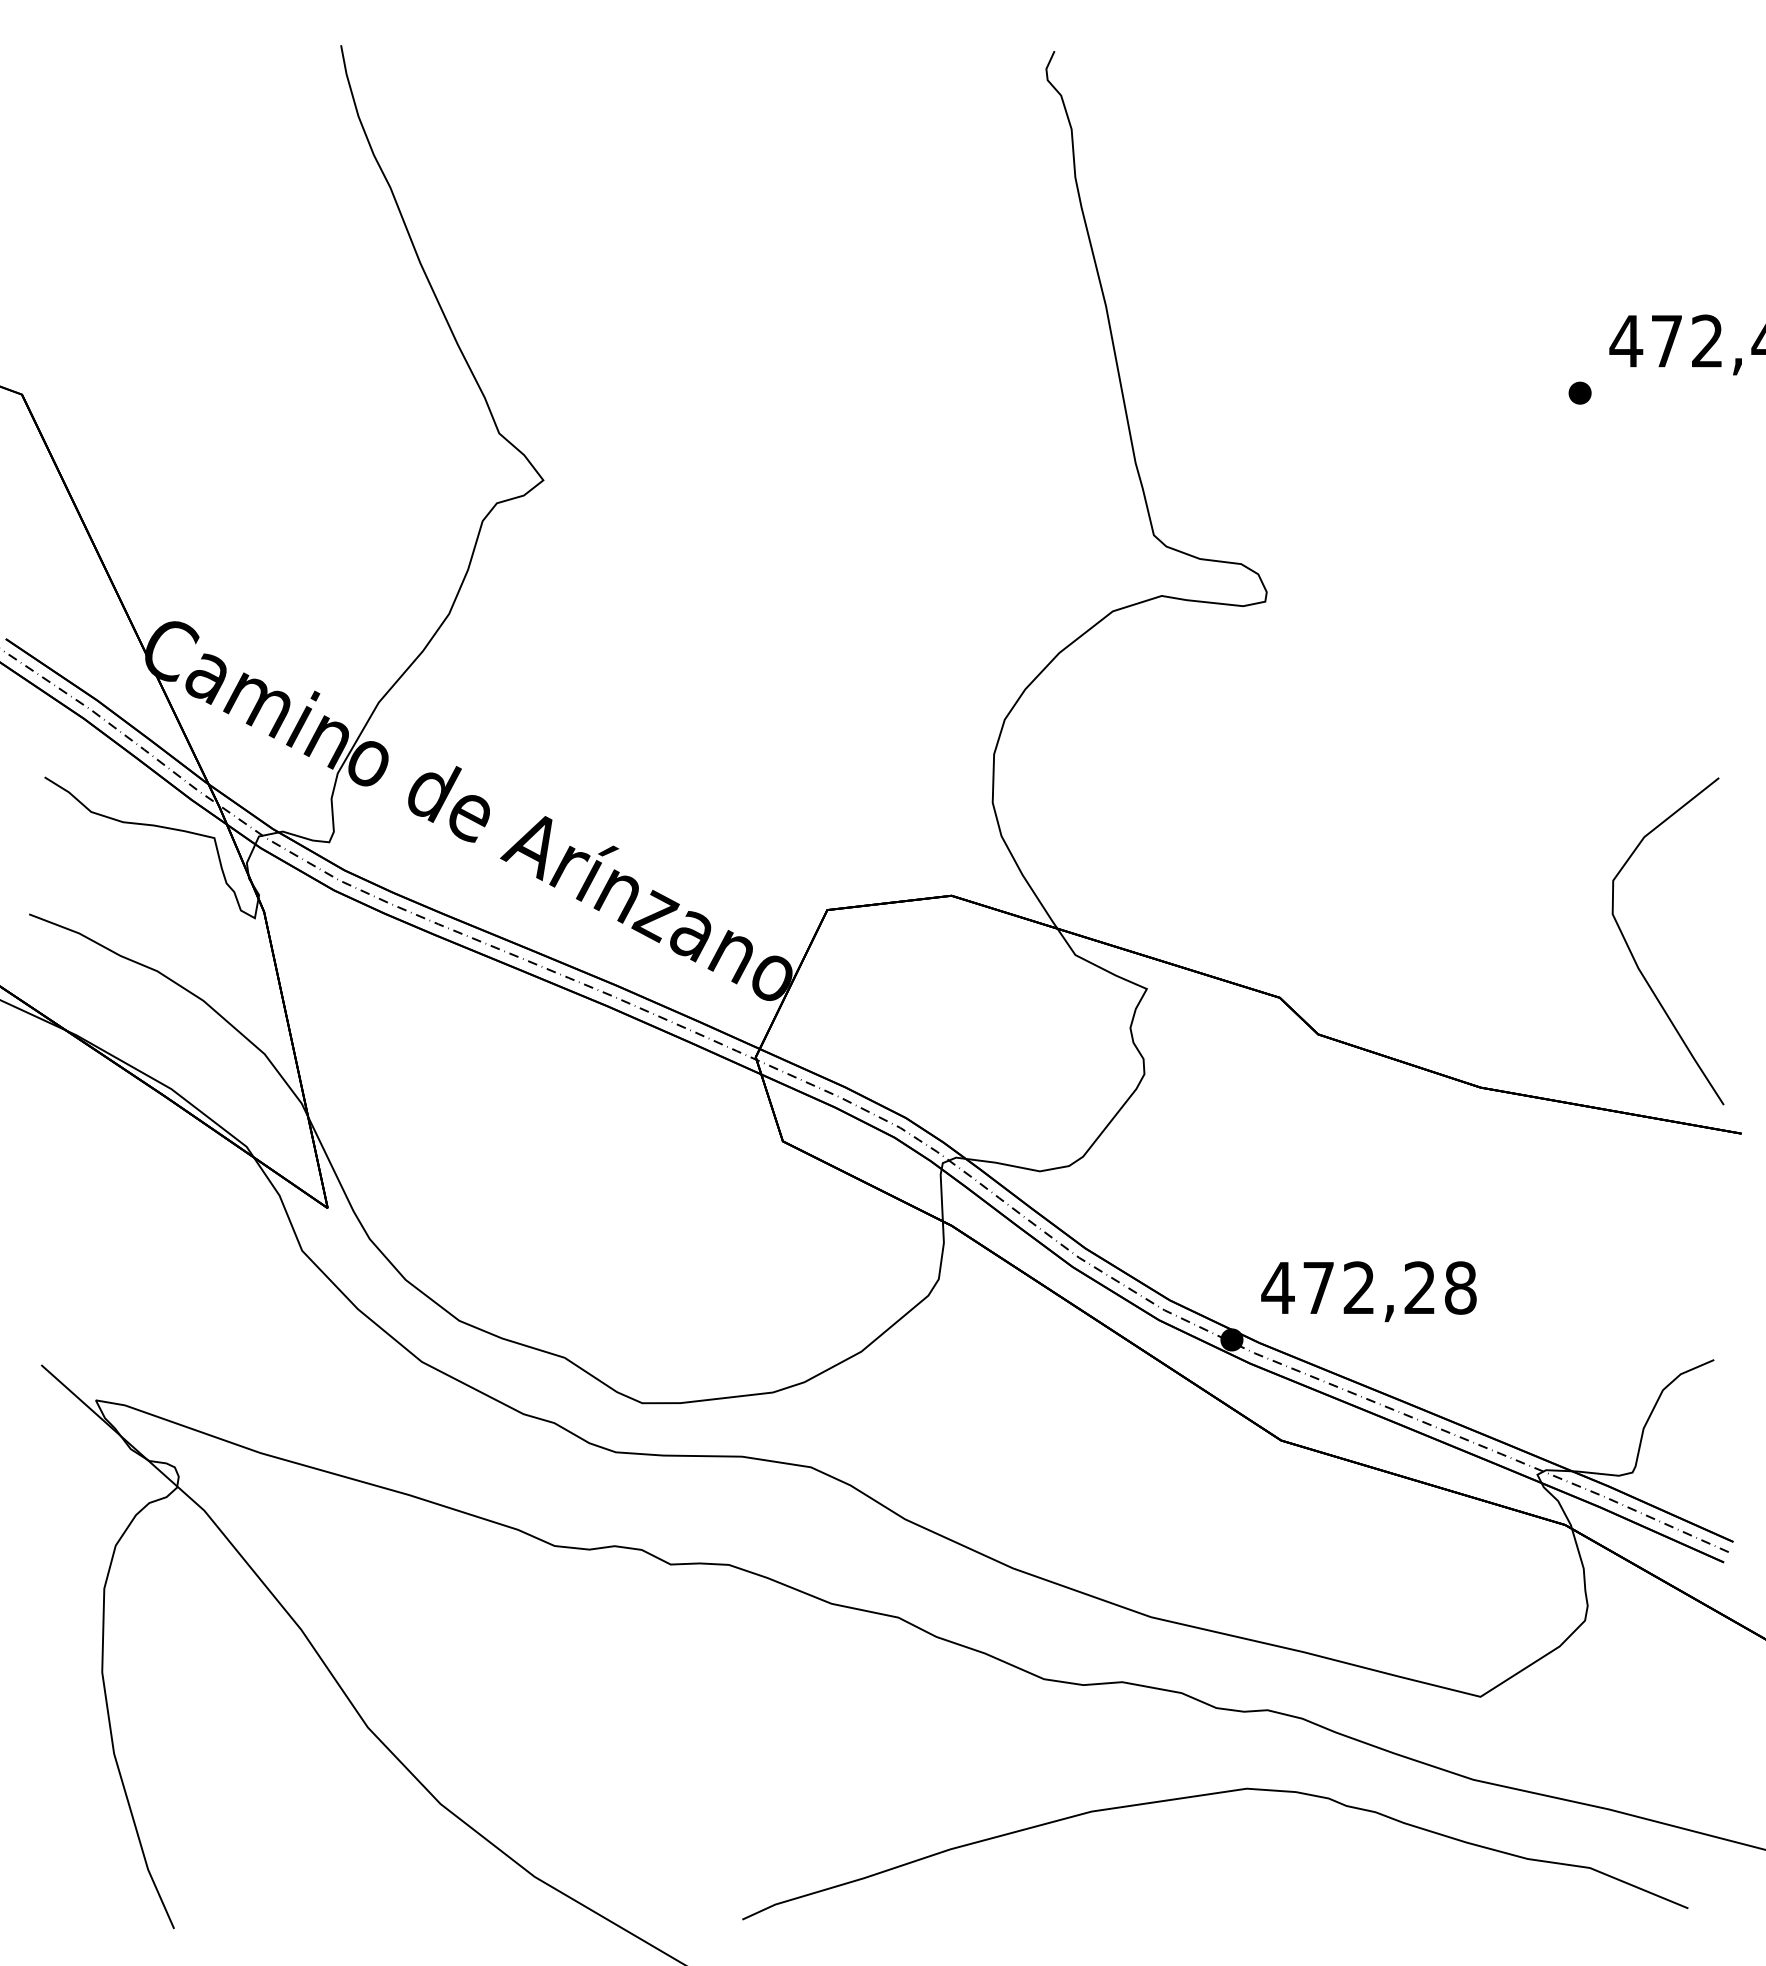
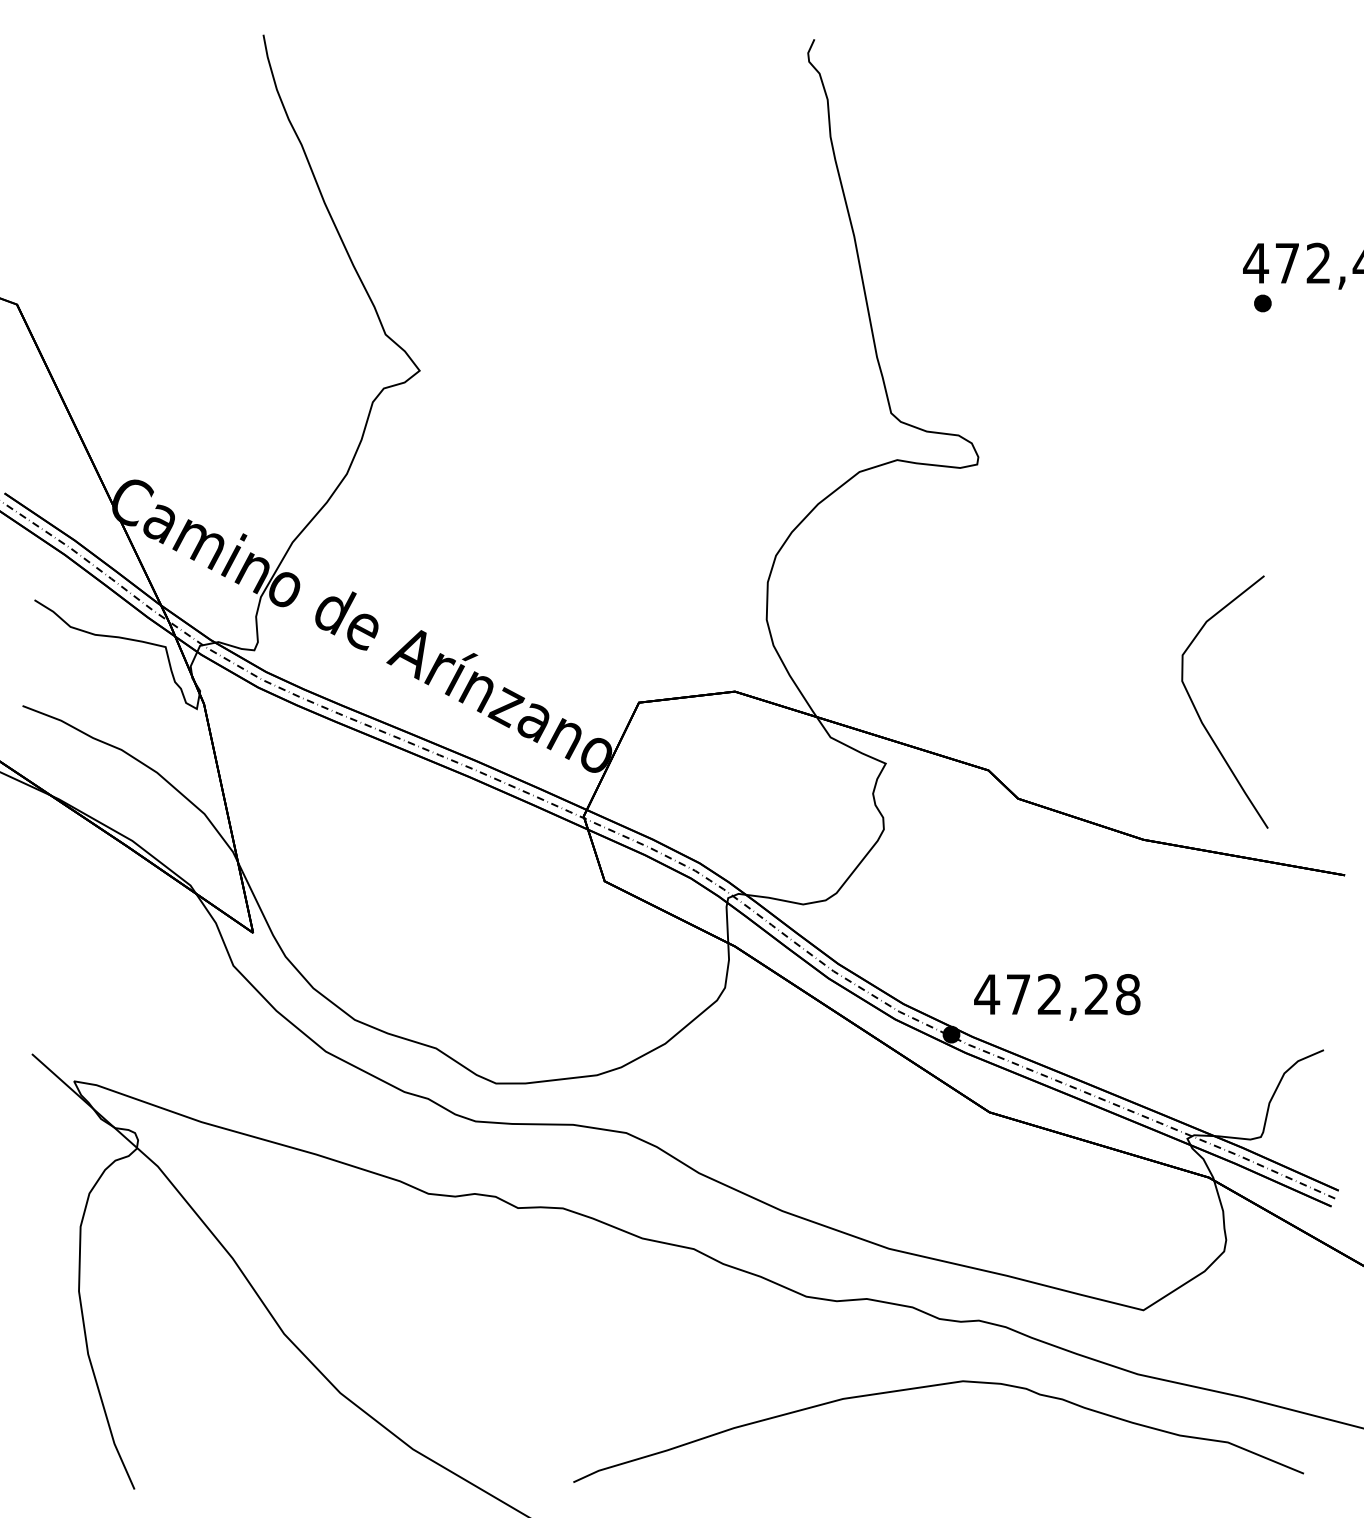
part: (1579, 392) -> (1262, 302), moved
curve: (1634, 957) -> (1199, 714), moved

